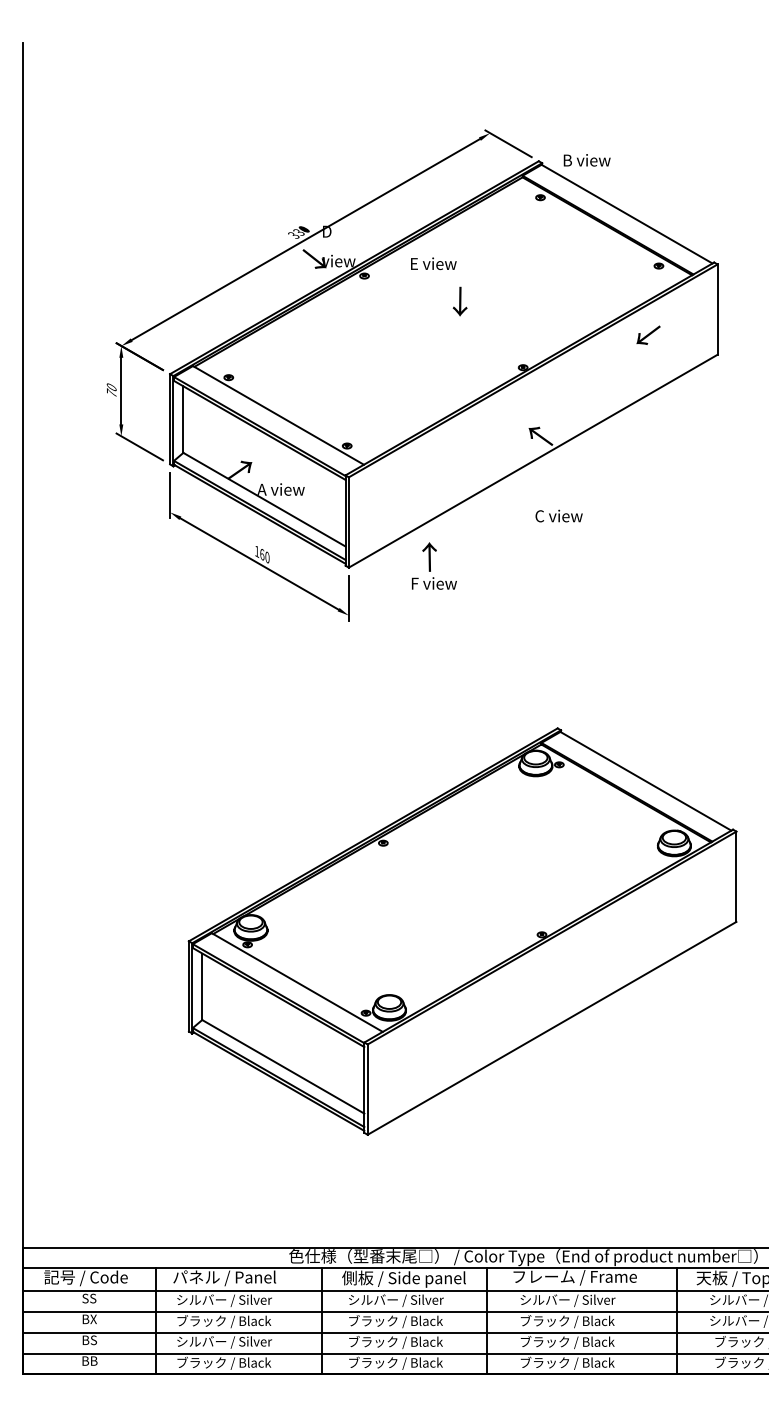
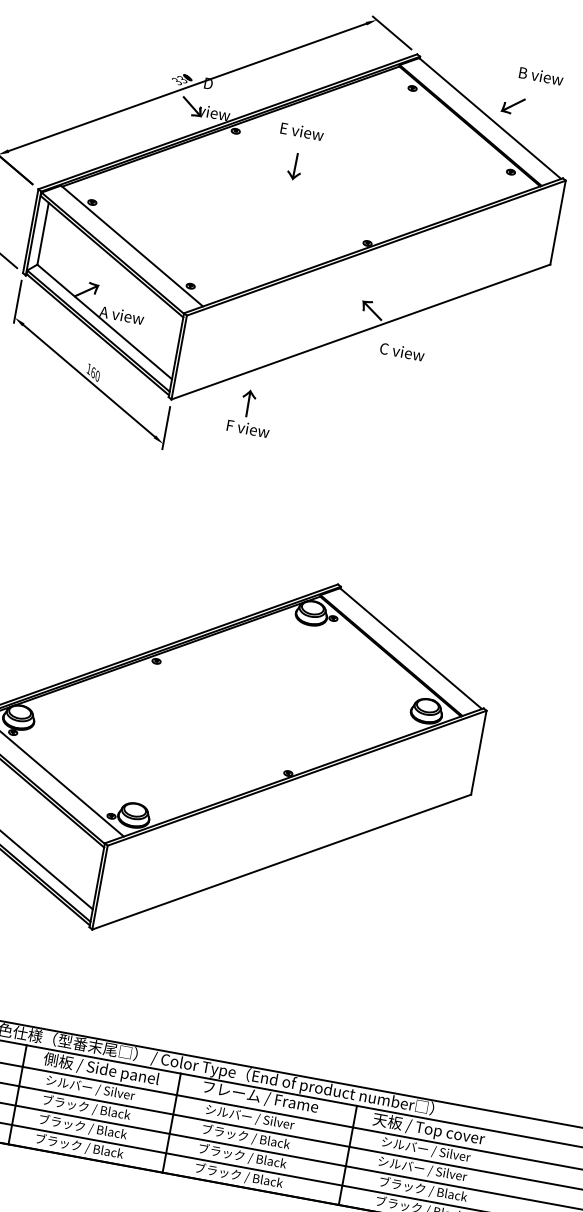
text: (586, 160) -> (540, 76), moved
text: (459, 301) -> (294, 166), moved
text: (648, 334) -> (513, 104), moved
text: (558, 515) -> (401, 351), moved

